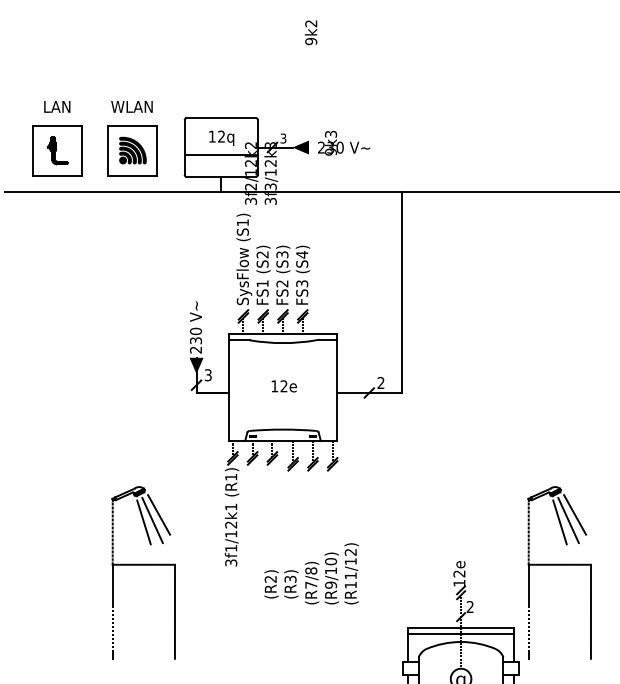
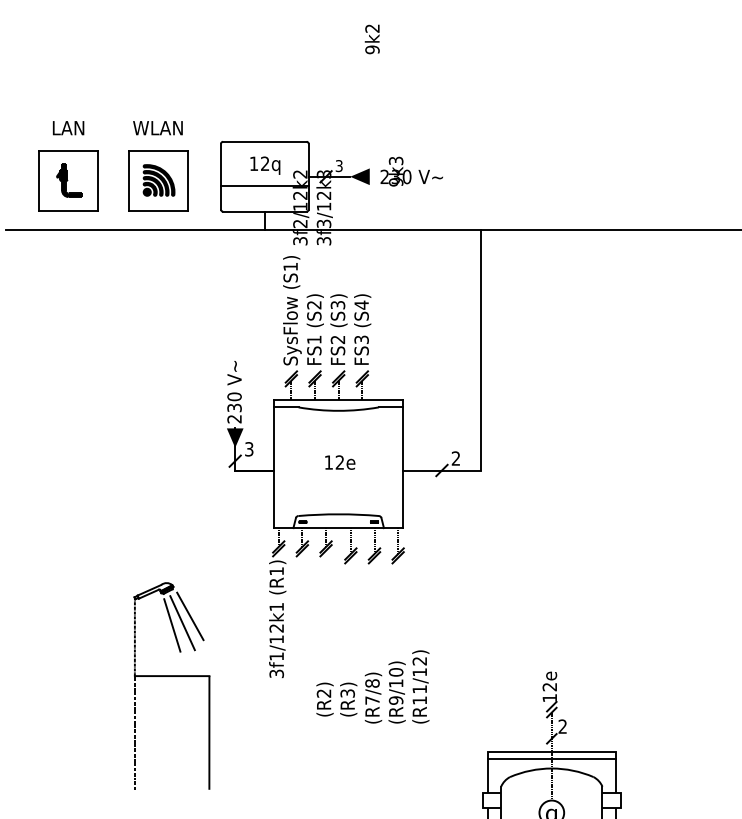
part: (559, 565) -> (669, 676), removed

